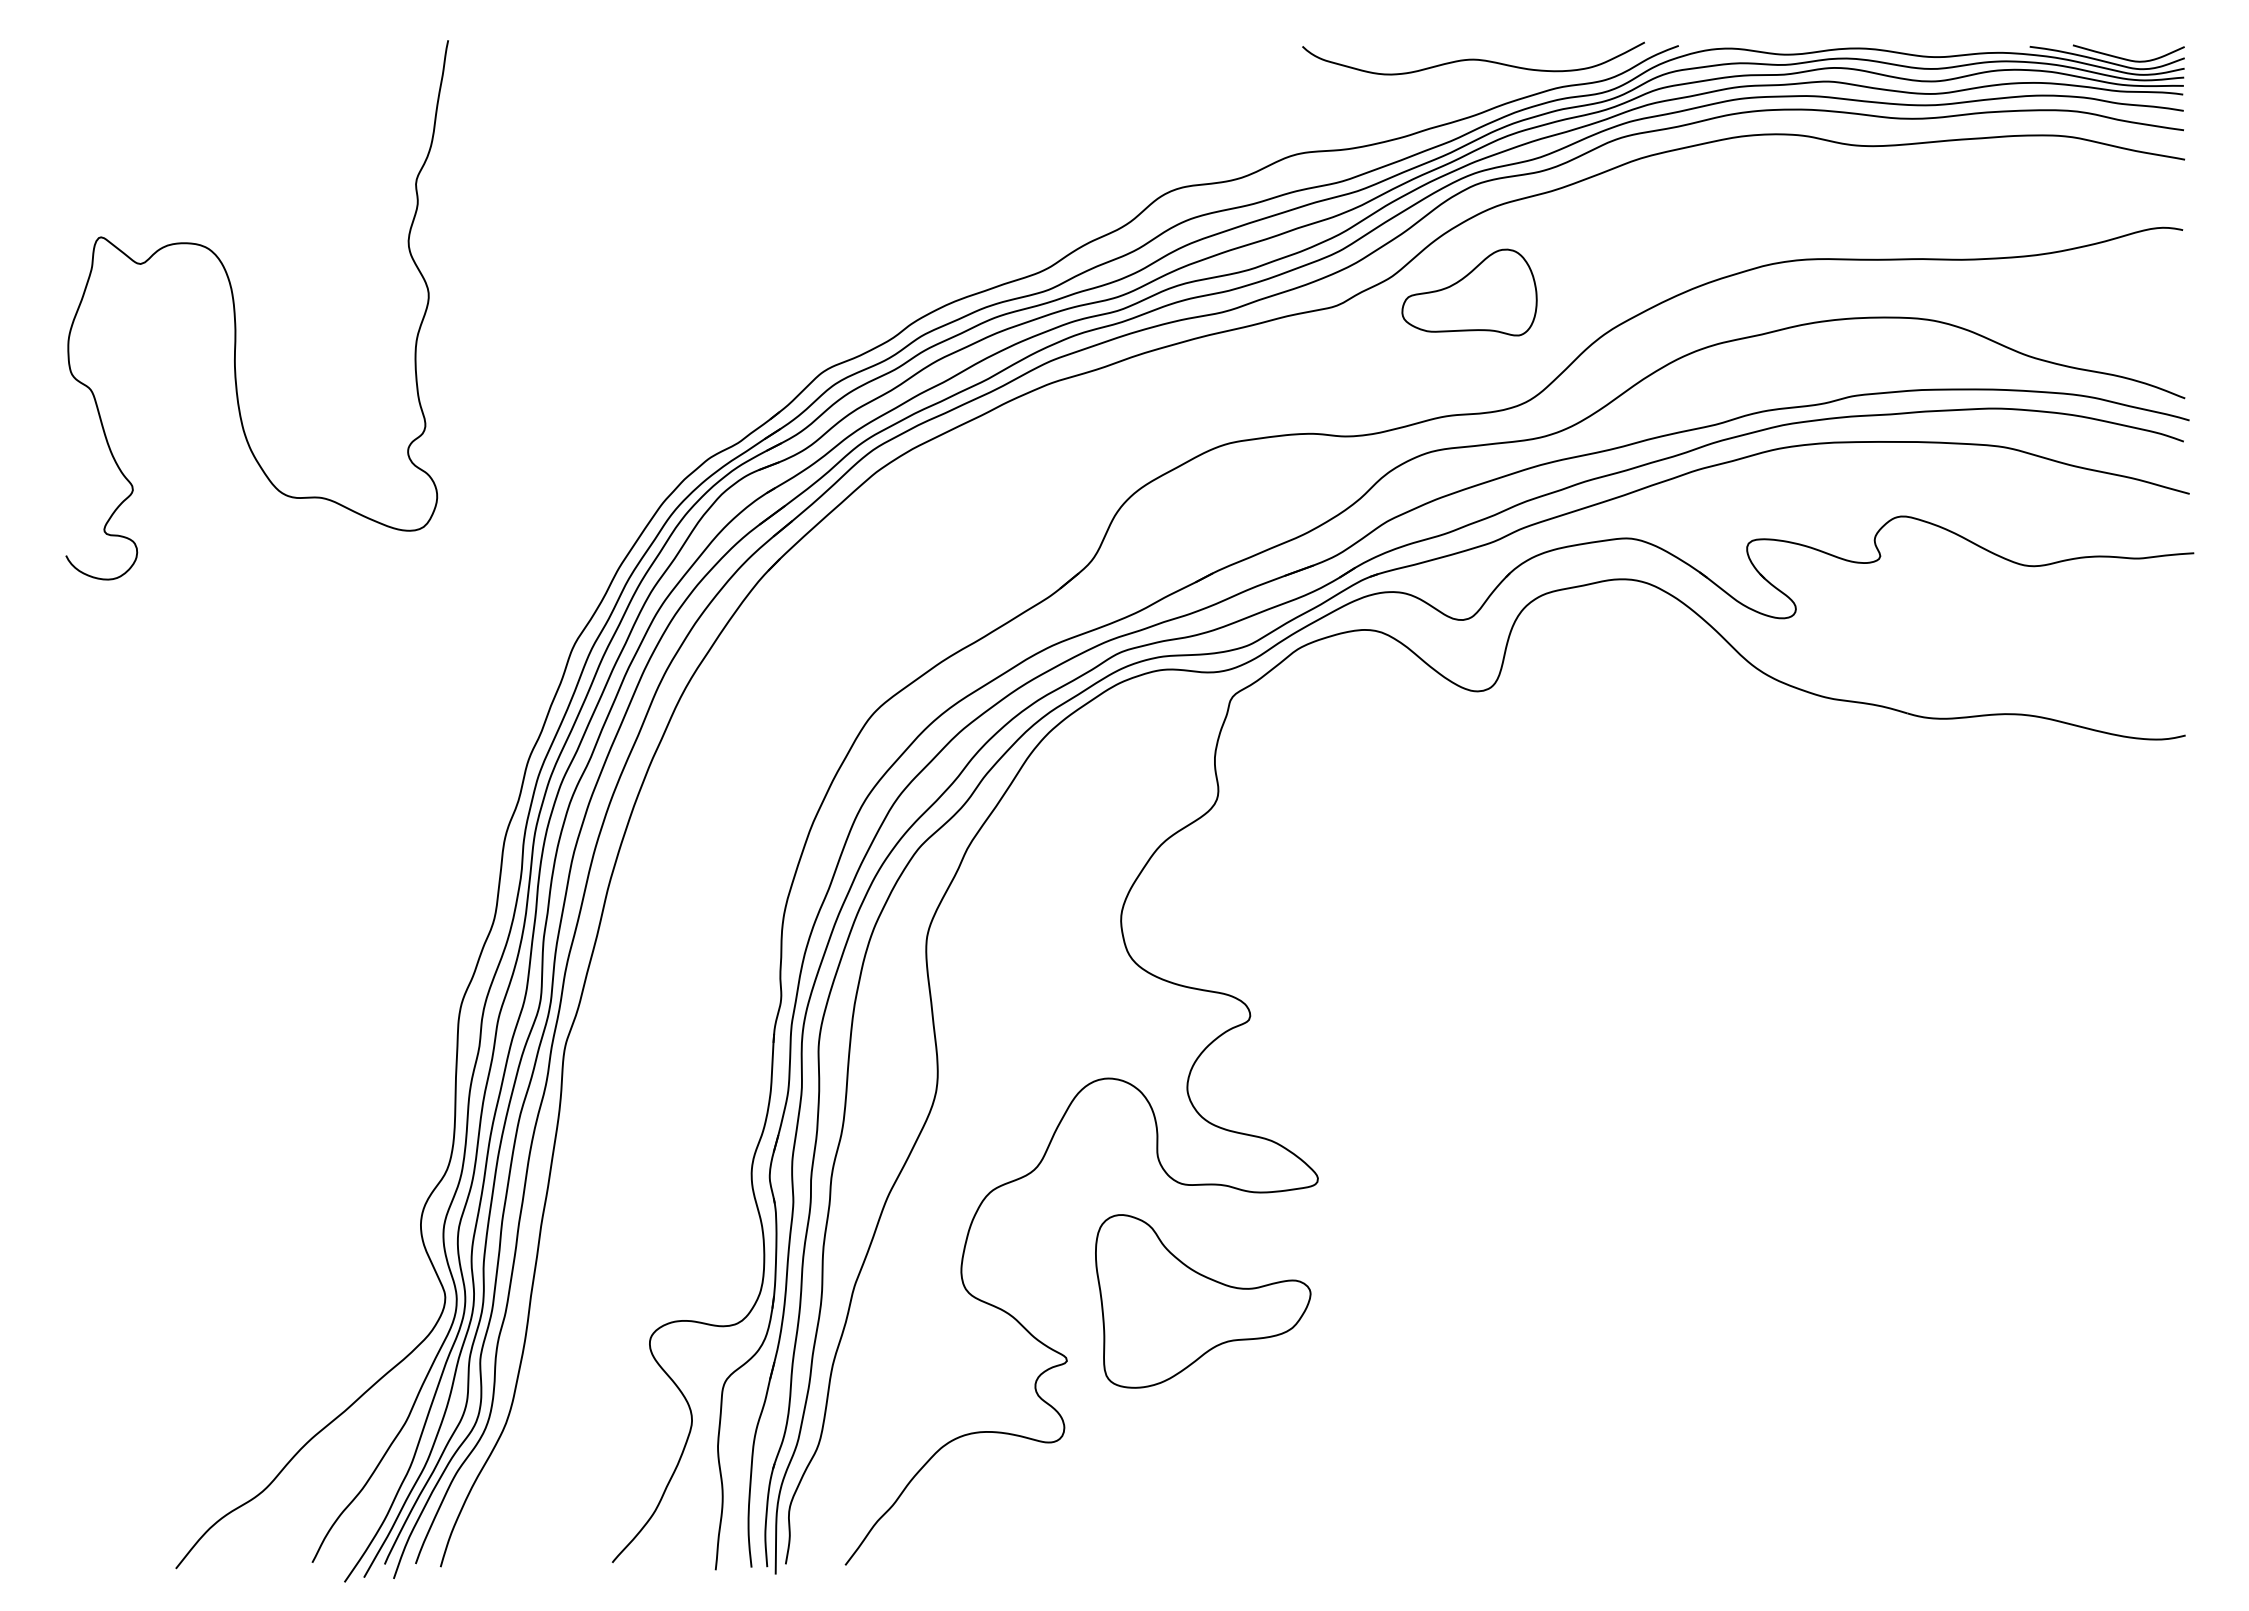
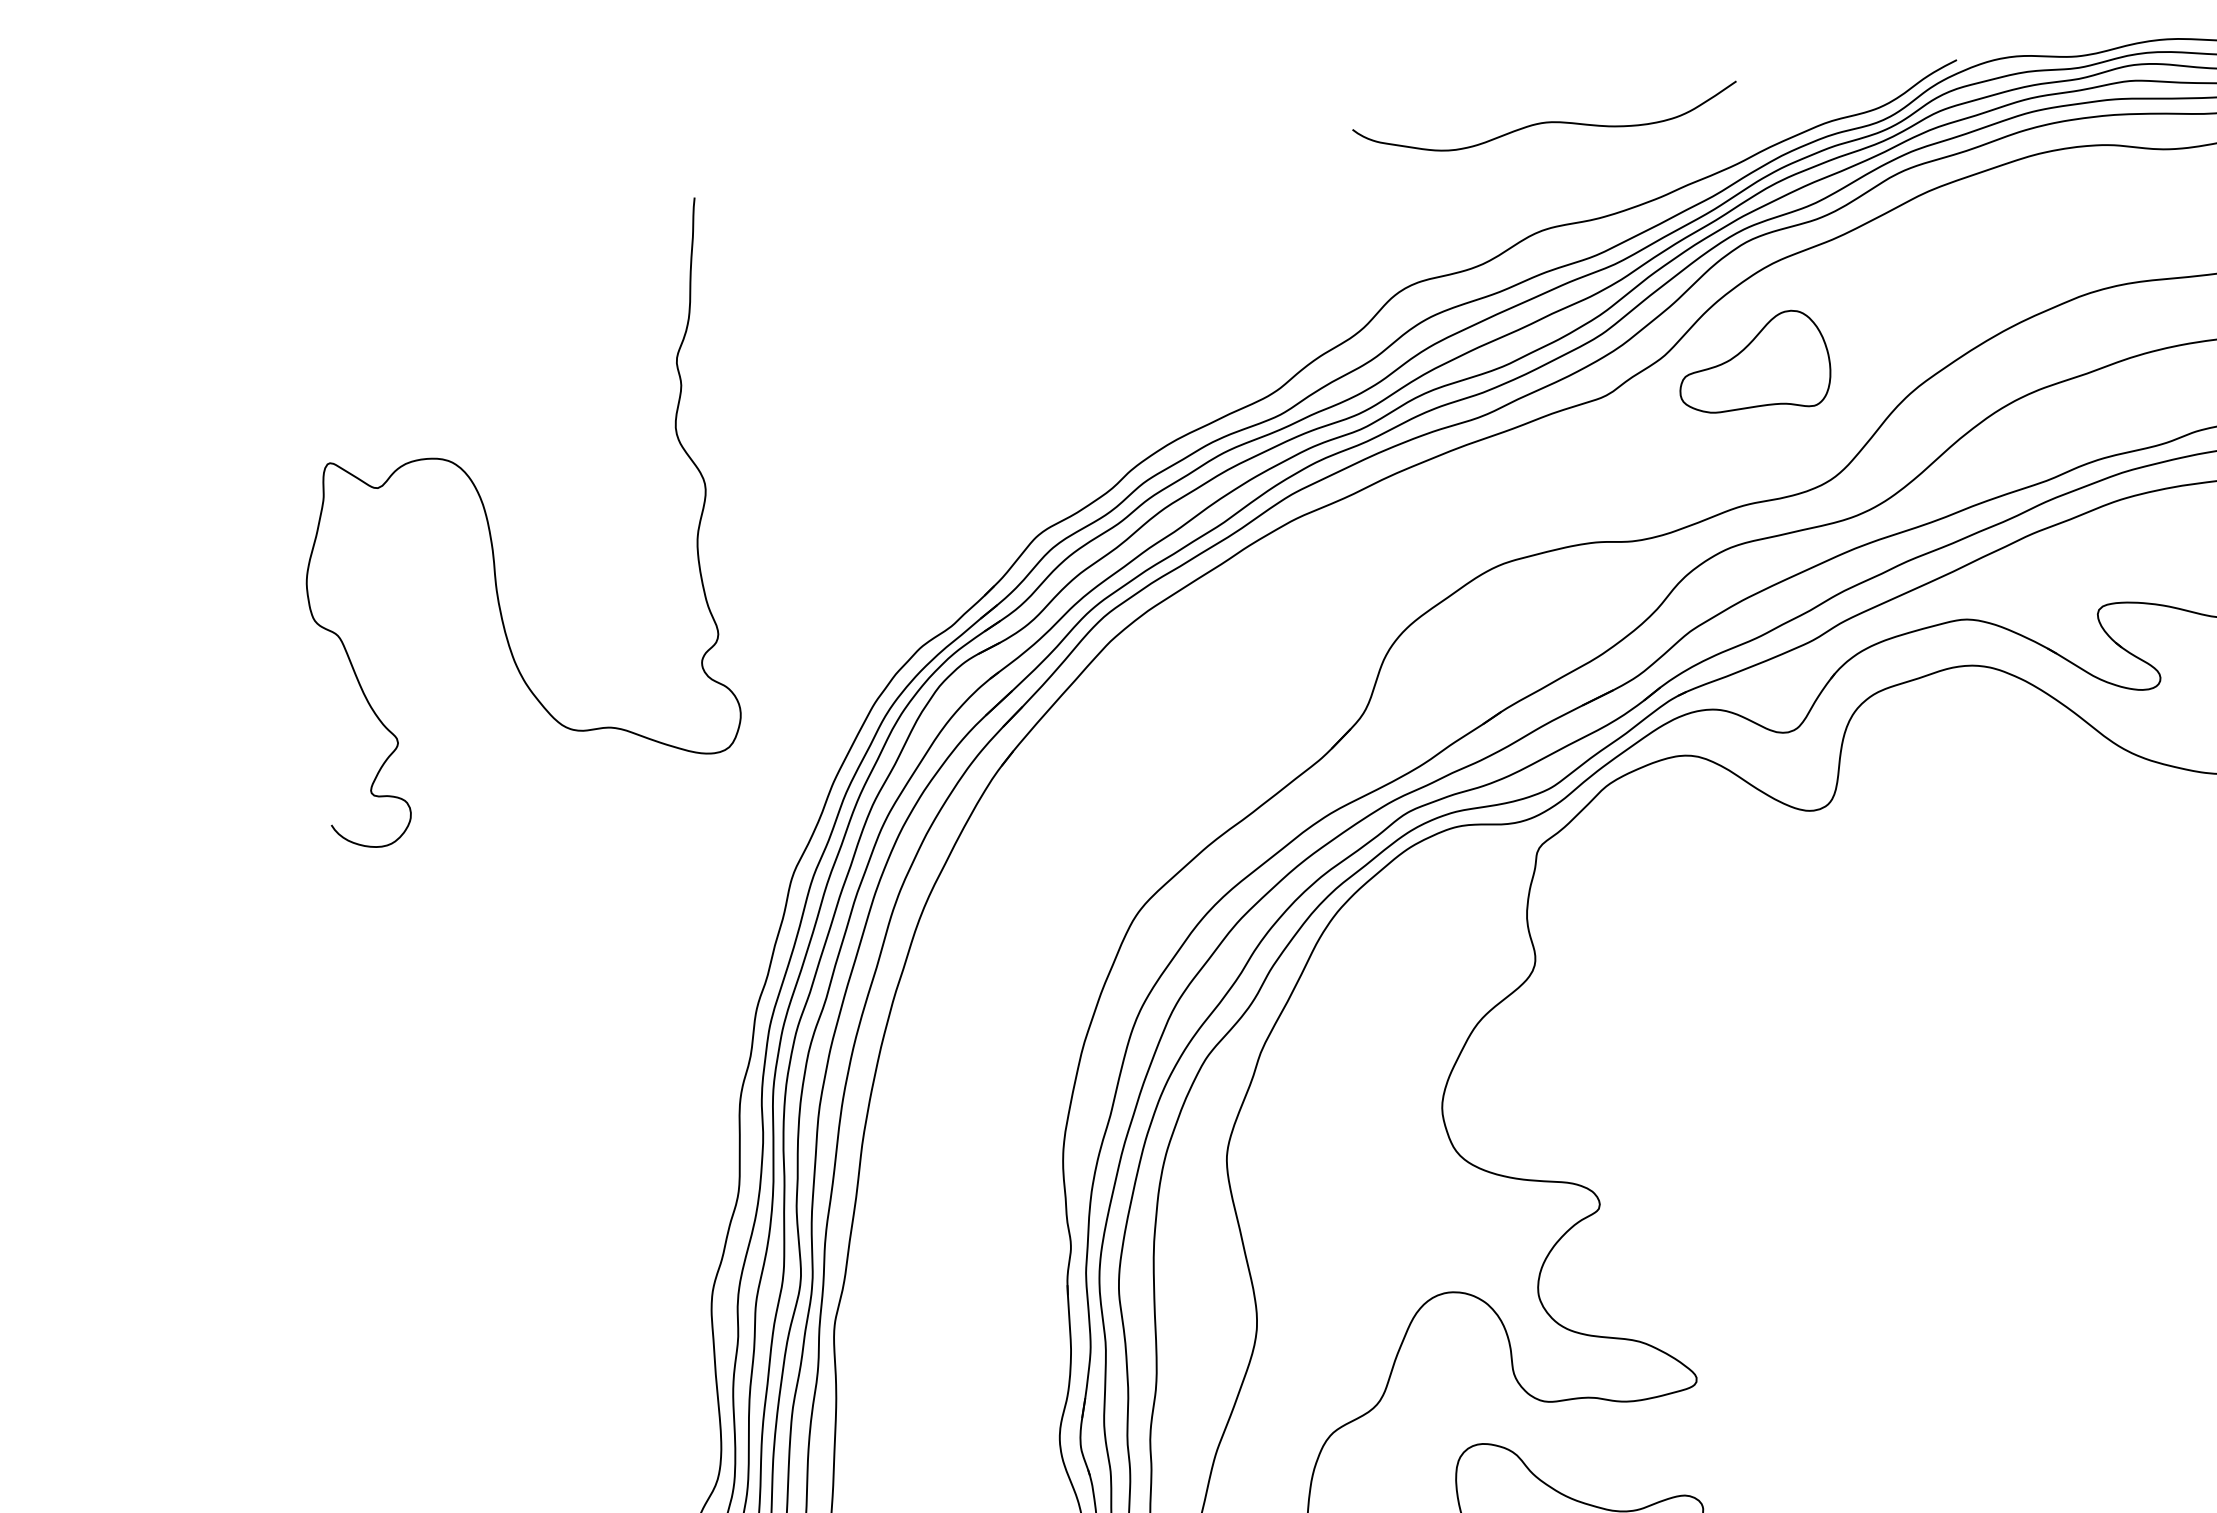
curve: (1473, 58) -> (1546, 121), moved
curve: (235, 310) -> (490, 528), moved

